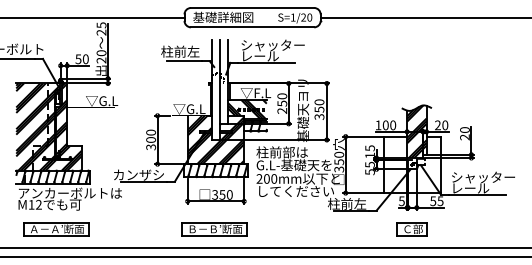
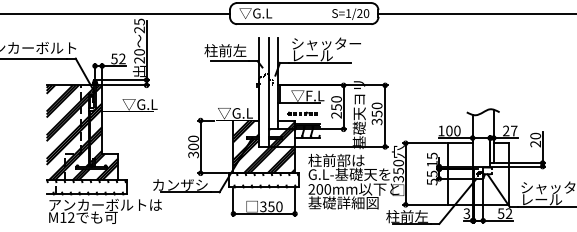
text: (223, 16) -> (272, 12), 基礎詳細図 -> ▽G.L
text: (85, 59) -> (122, 59), 50 -> 52
hatch: (247, 108) -> (298, 112), removed
text: (445, 125) -> (514, 131), 20 -> 27
hatch: (416, 131) -> (482, 137), removed
hatch: (215, 170) -> (263, 180), removed
hatch: (52, 176) -> (86, 186), removed
text: (294, 191) -> (349, 203), してください -> 基礎詳細図
text: (401, 200) -> (466, 212), 5 -> 3
text: (440, 201) -> (509, 213), 55 -> 52

